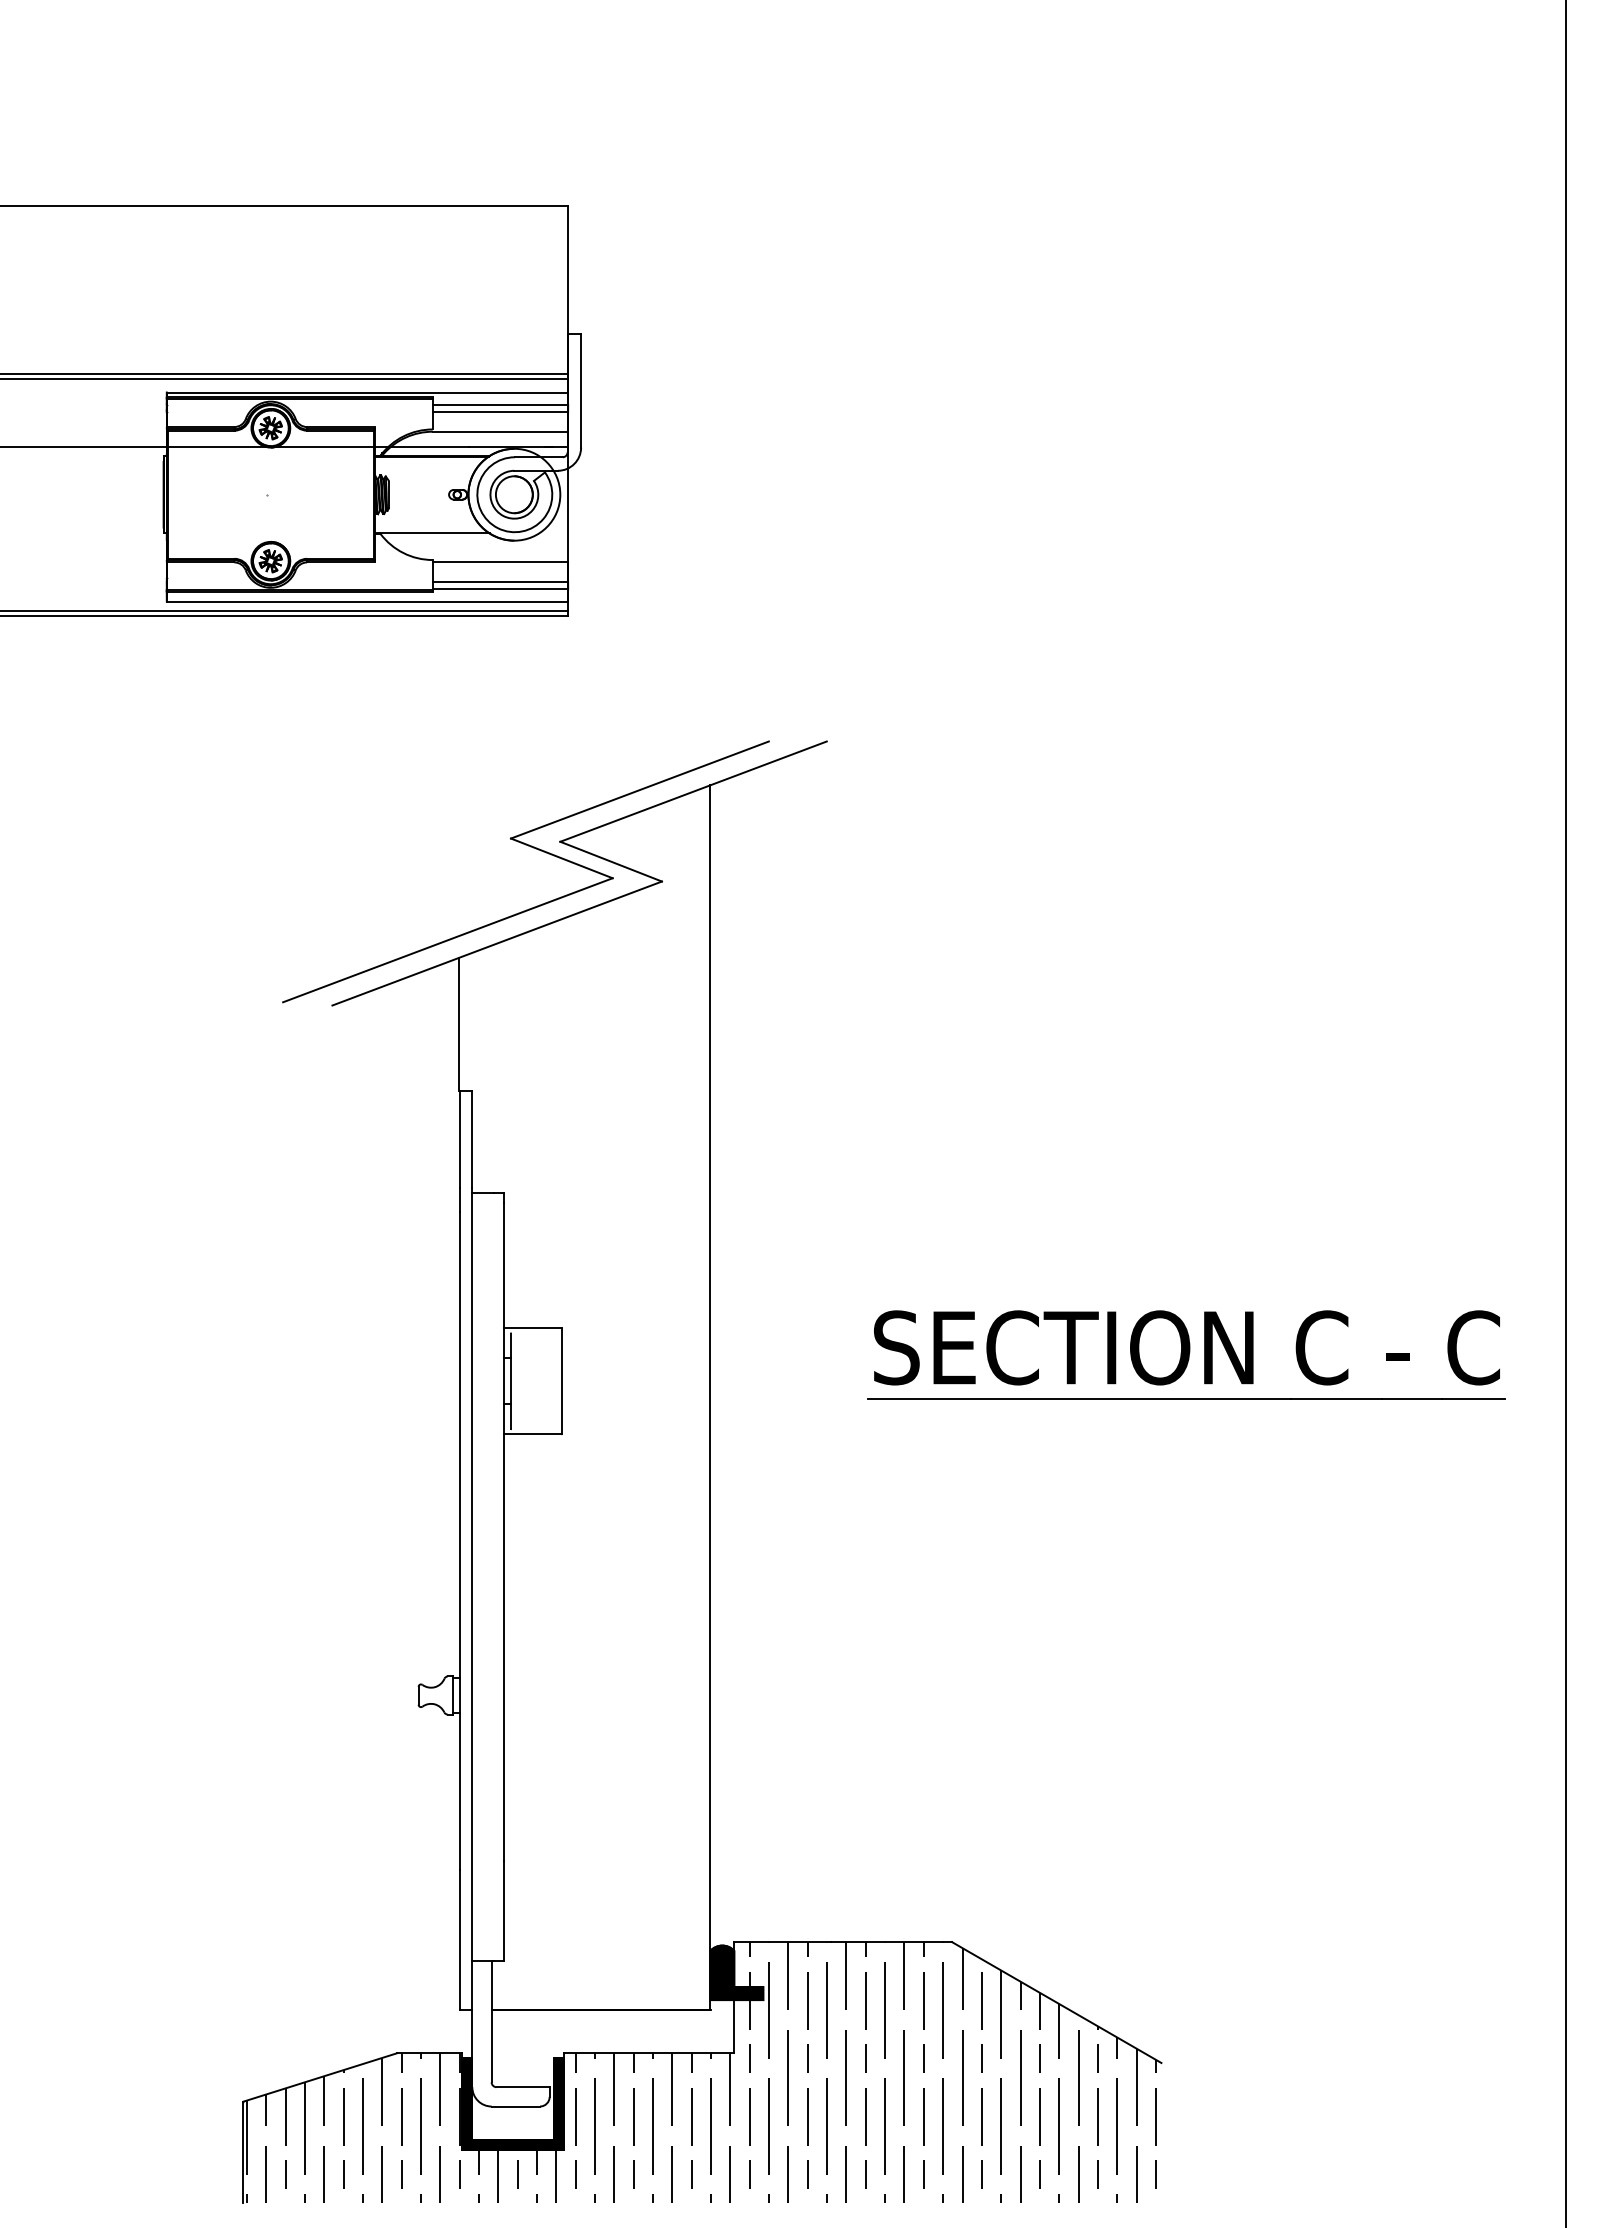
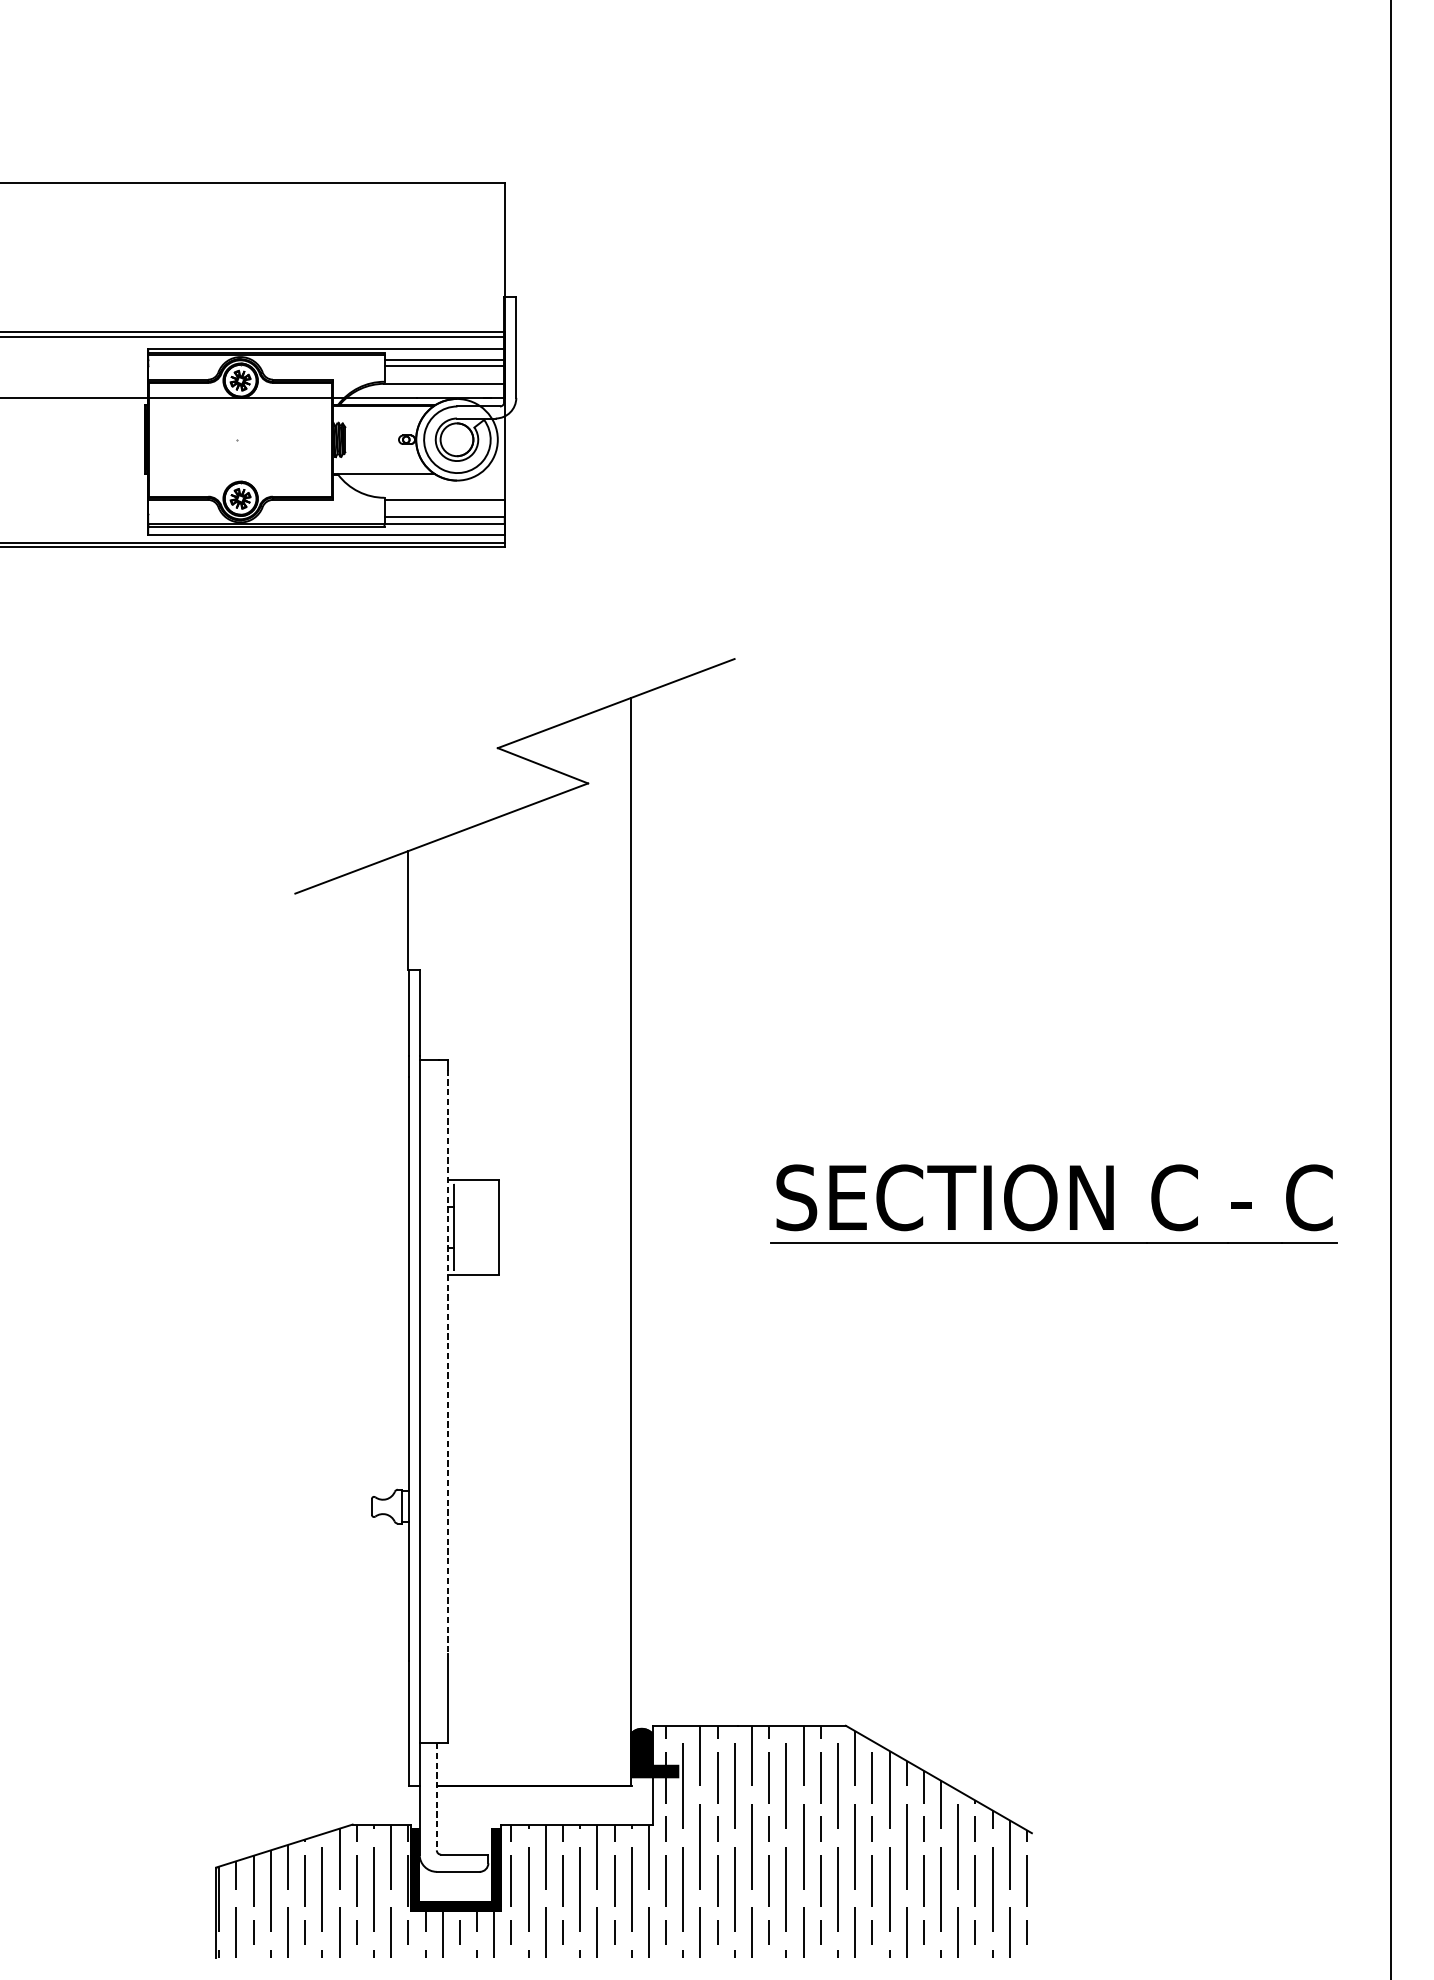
part: (535, 849) -> (475, 754), removed
line: (503, 1532) -> (447, 1361), solid -> dashed
line: (491, 2022) -> (436, 1797), solid -> dashed

